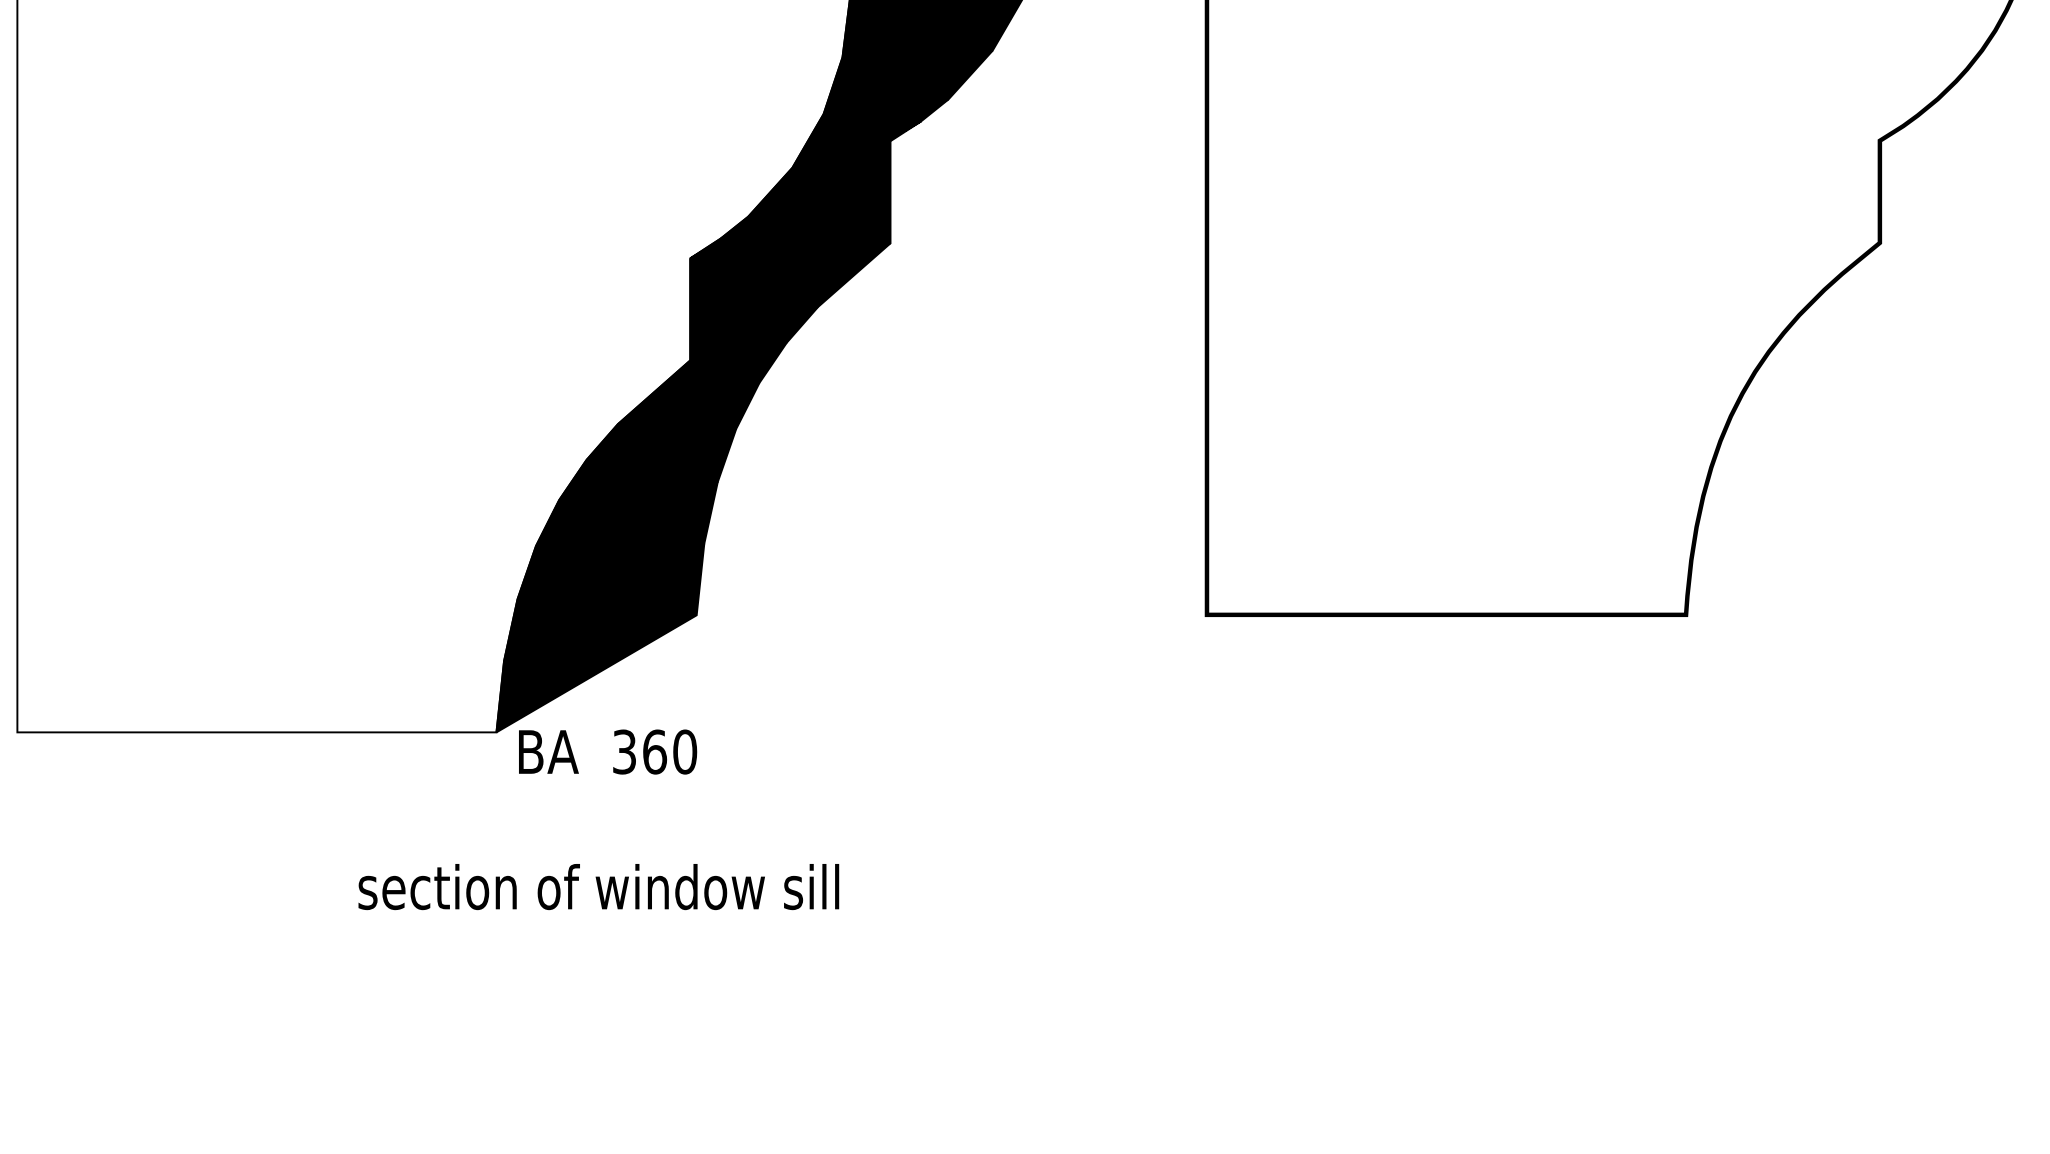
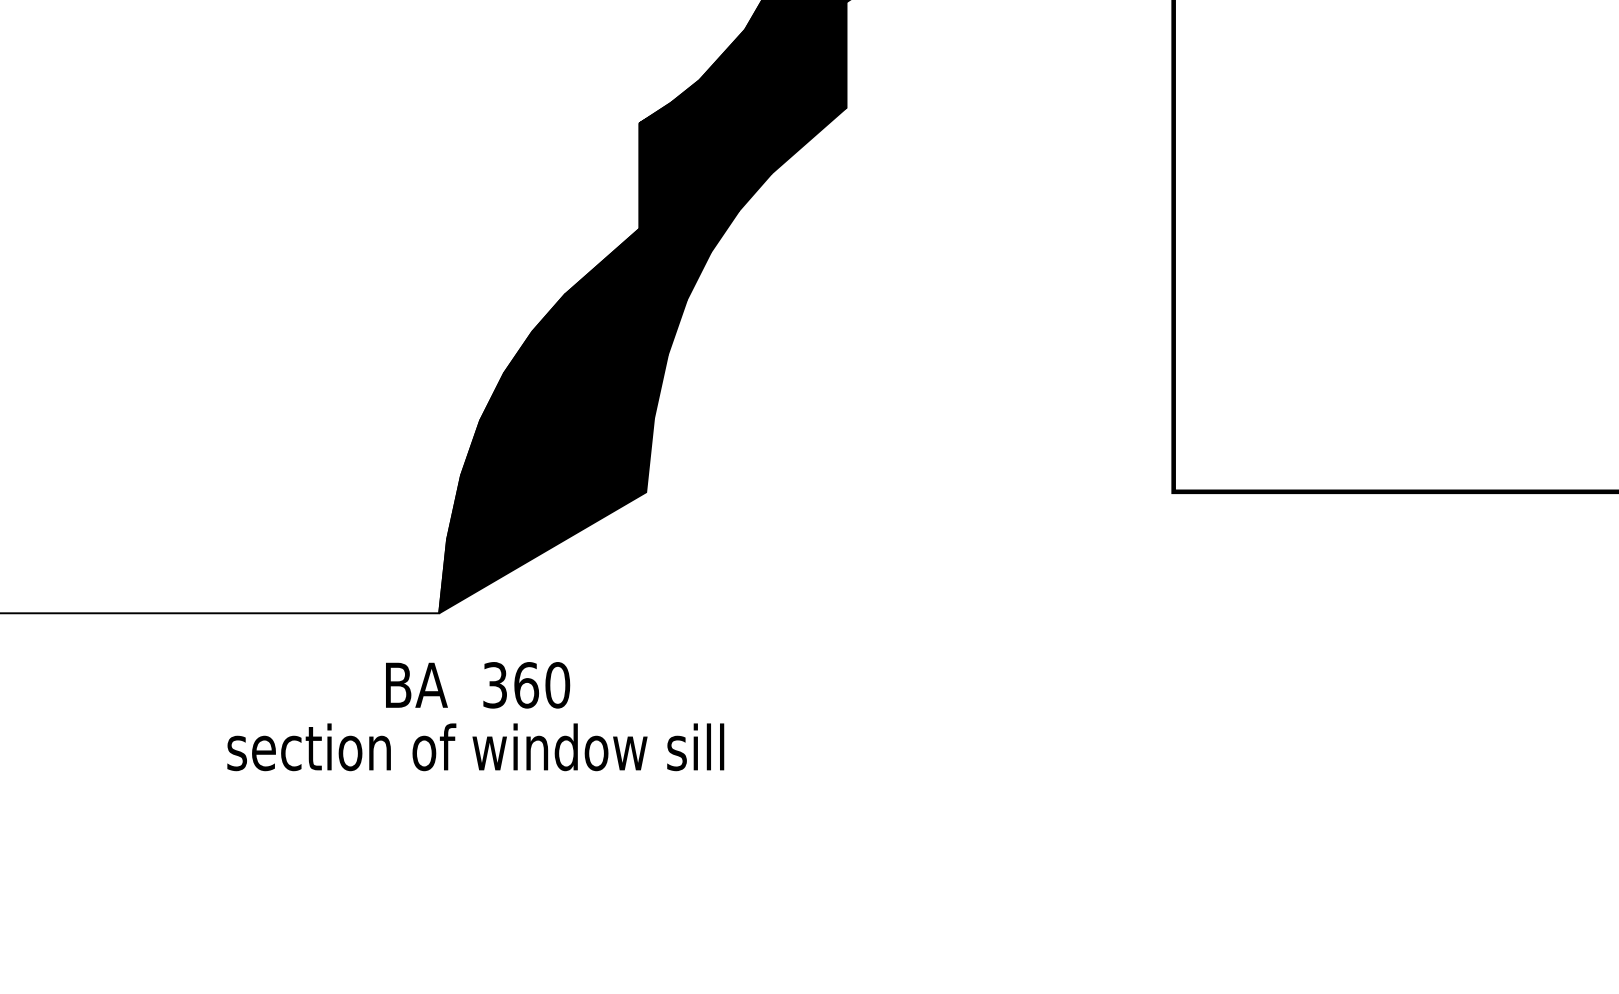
text: (608, 751) -> (478, 684), moved
text: (598, 887) -> (475, 747), moved

